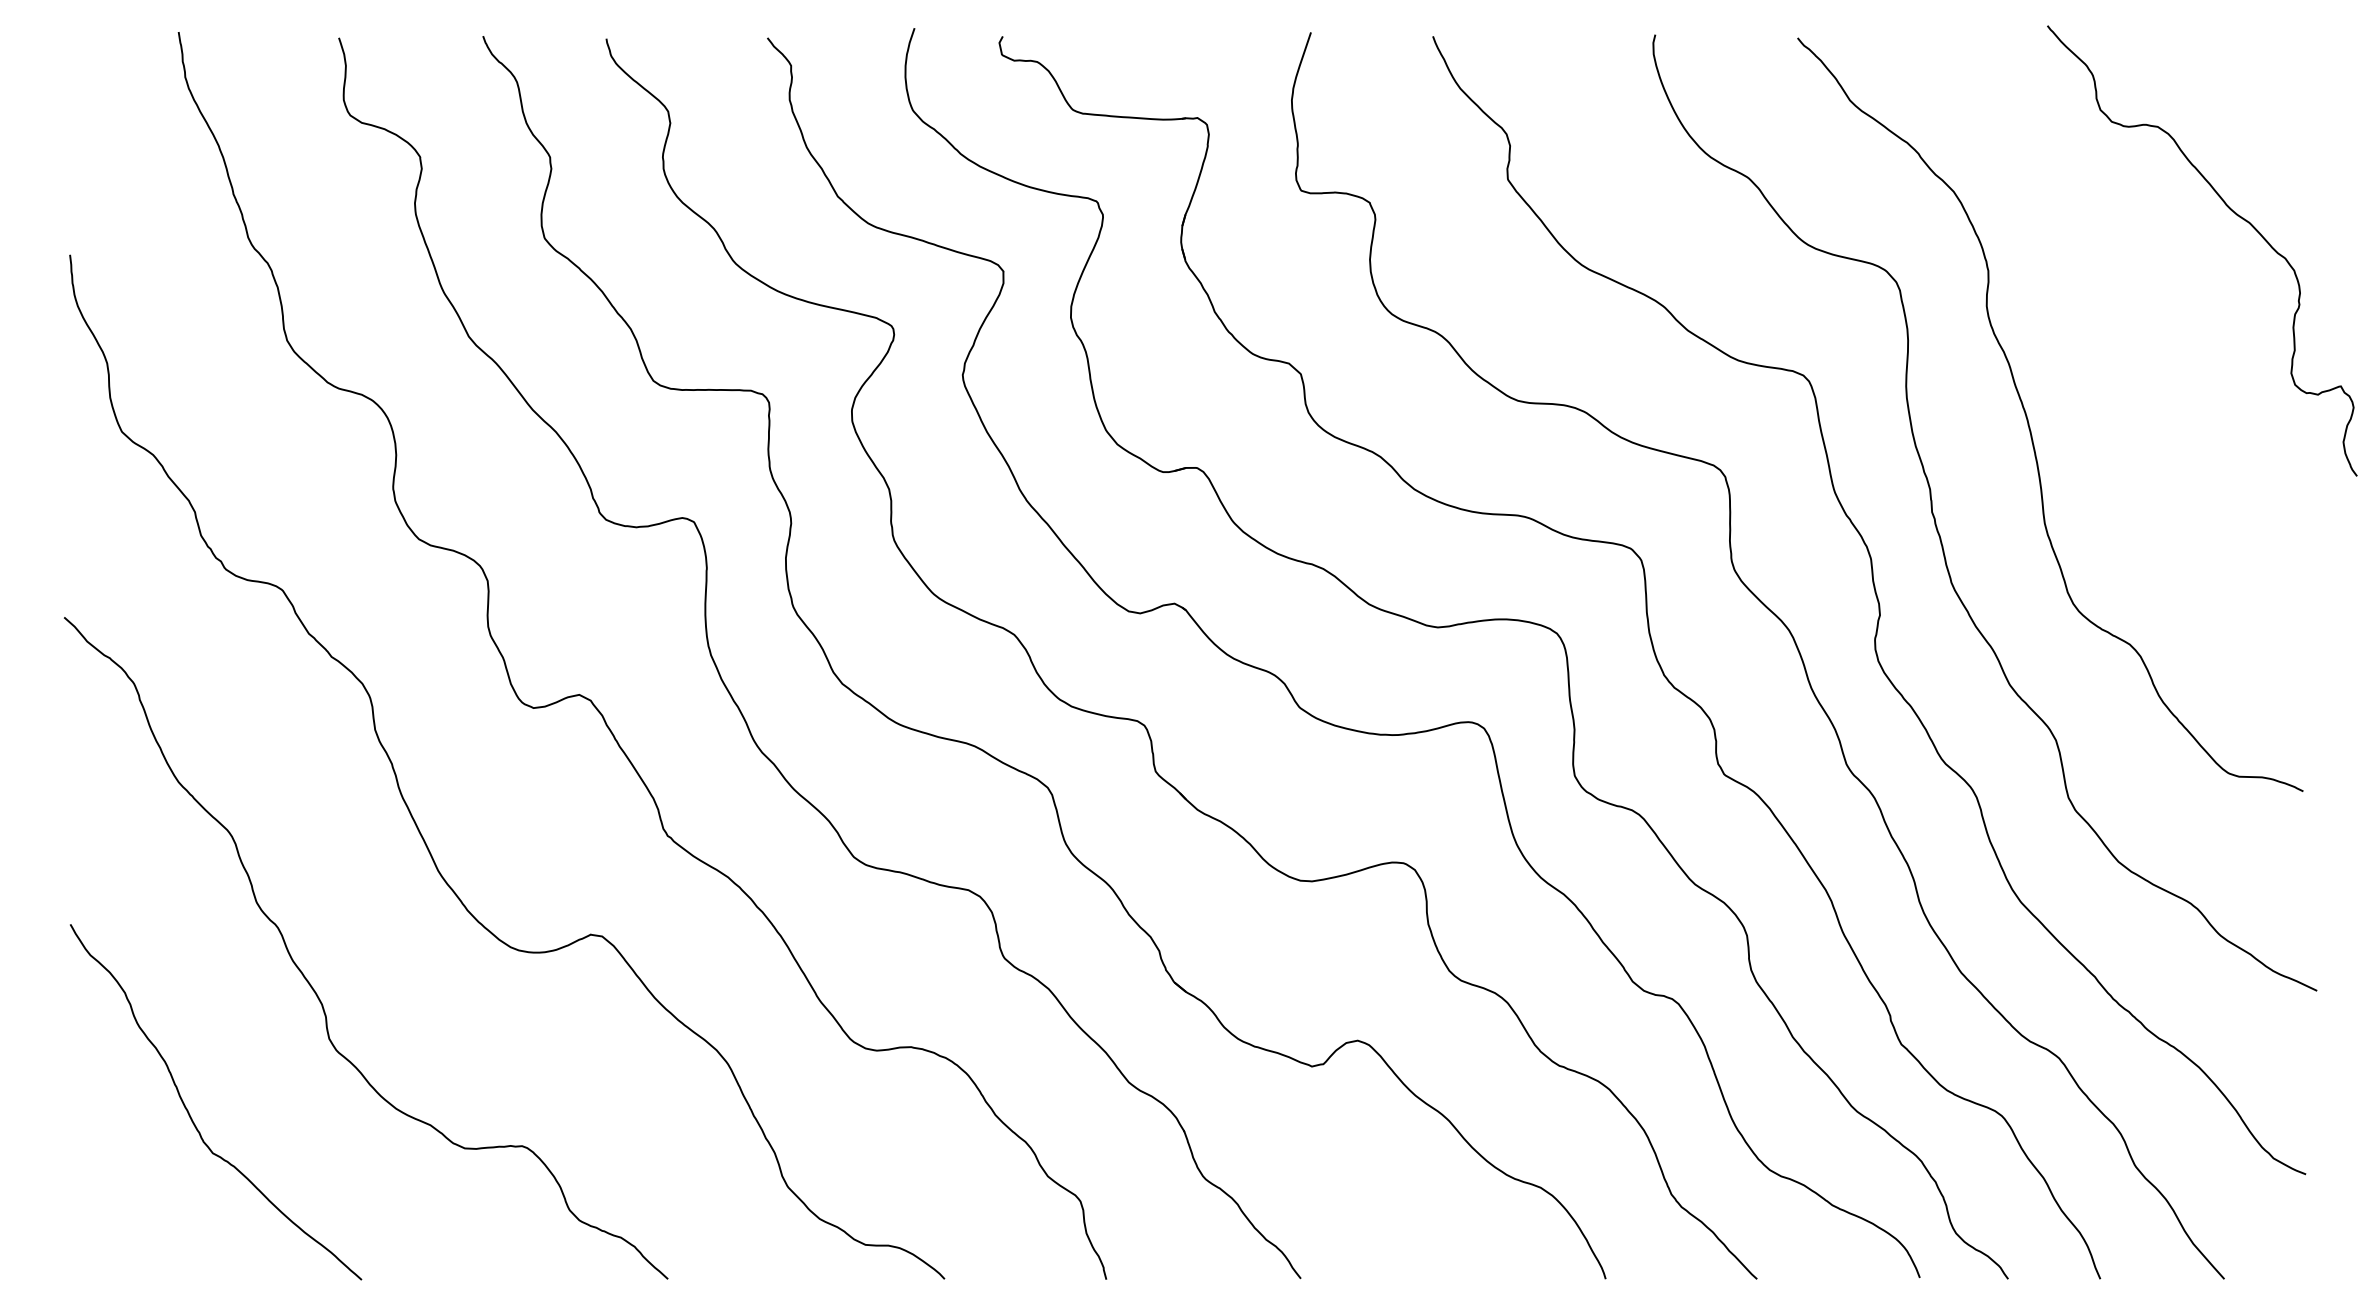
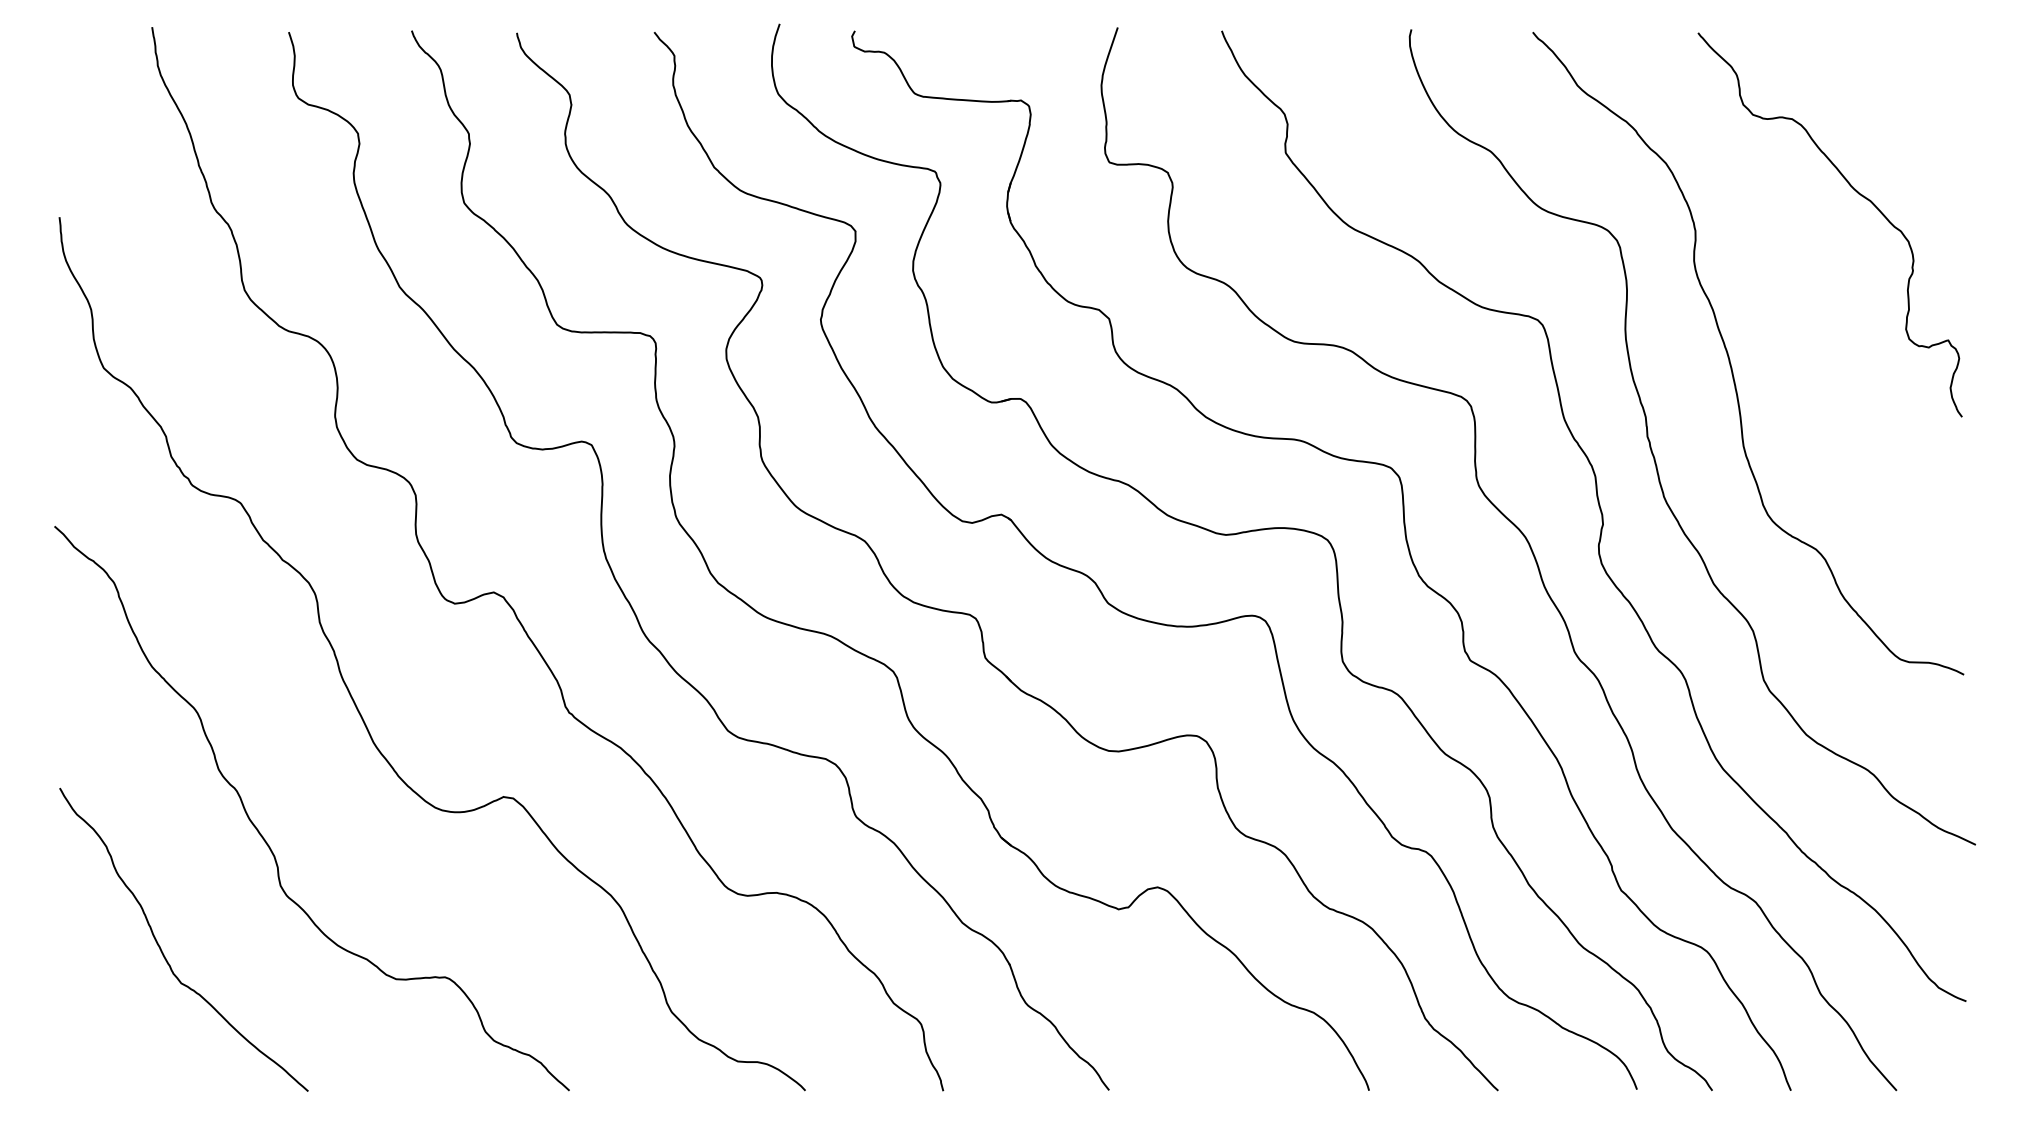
curve: (2231, 211) -> (1855, 191), moved

